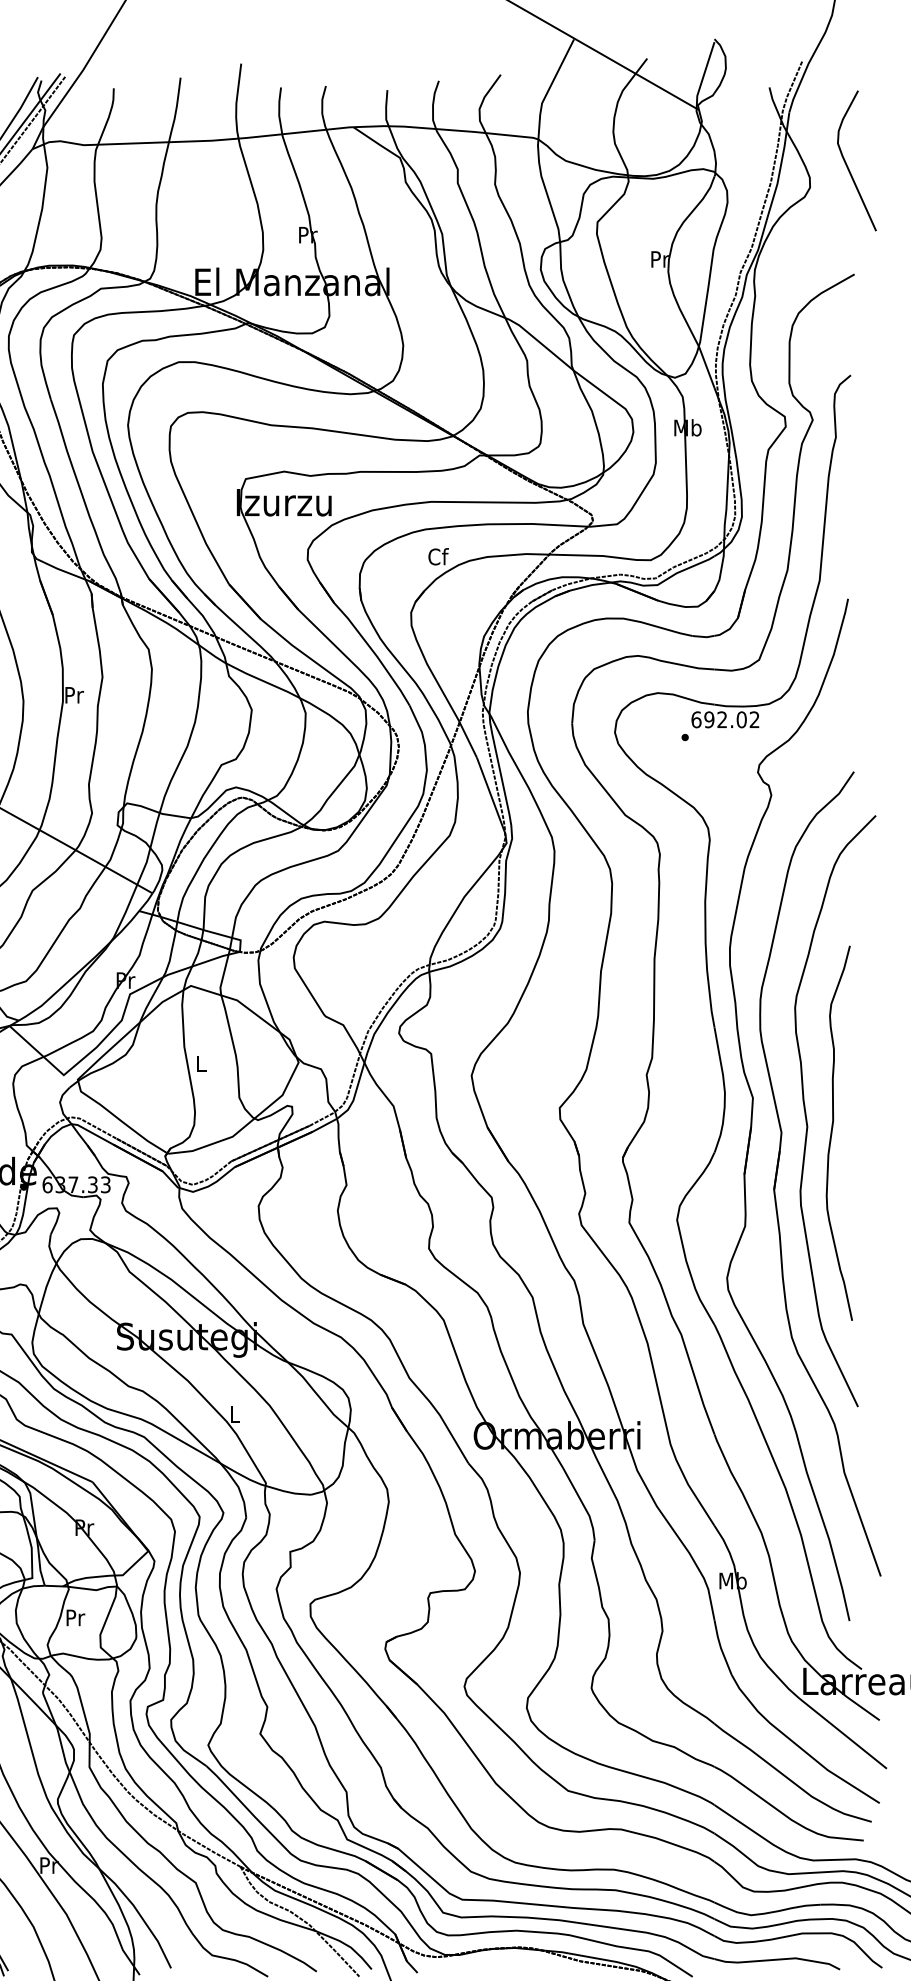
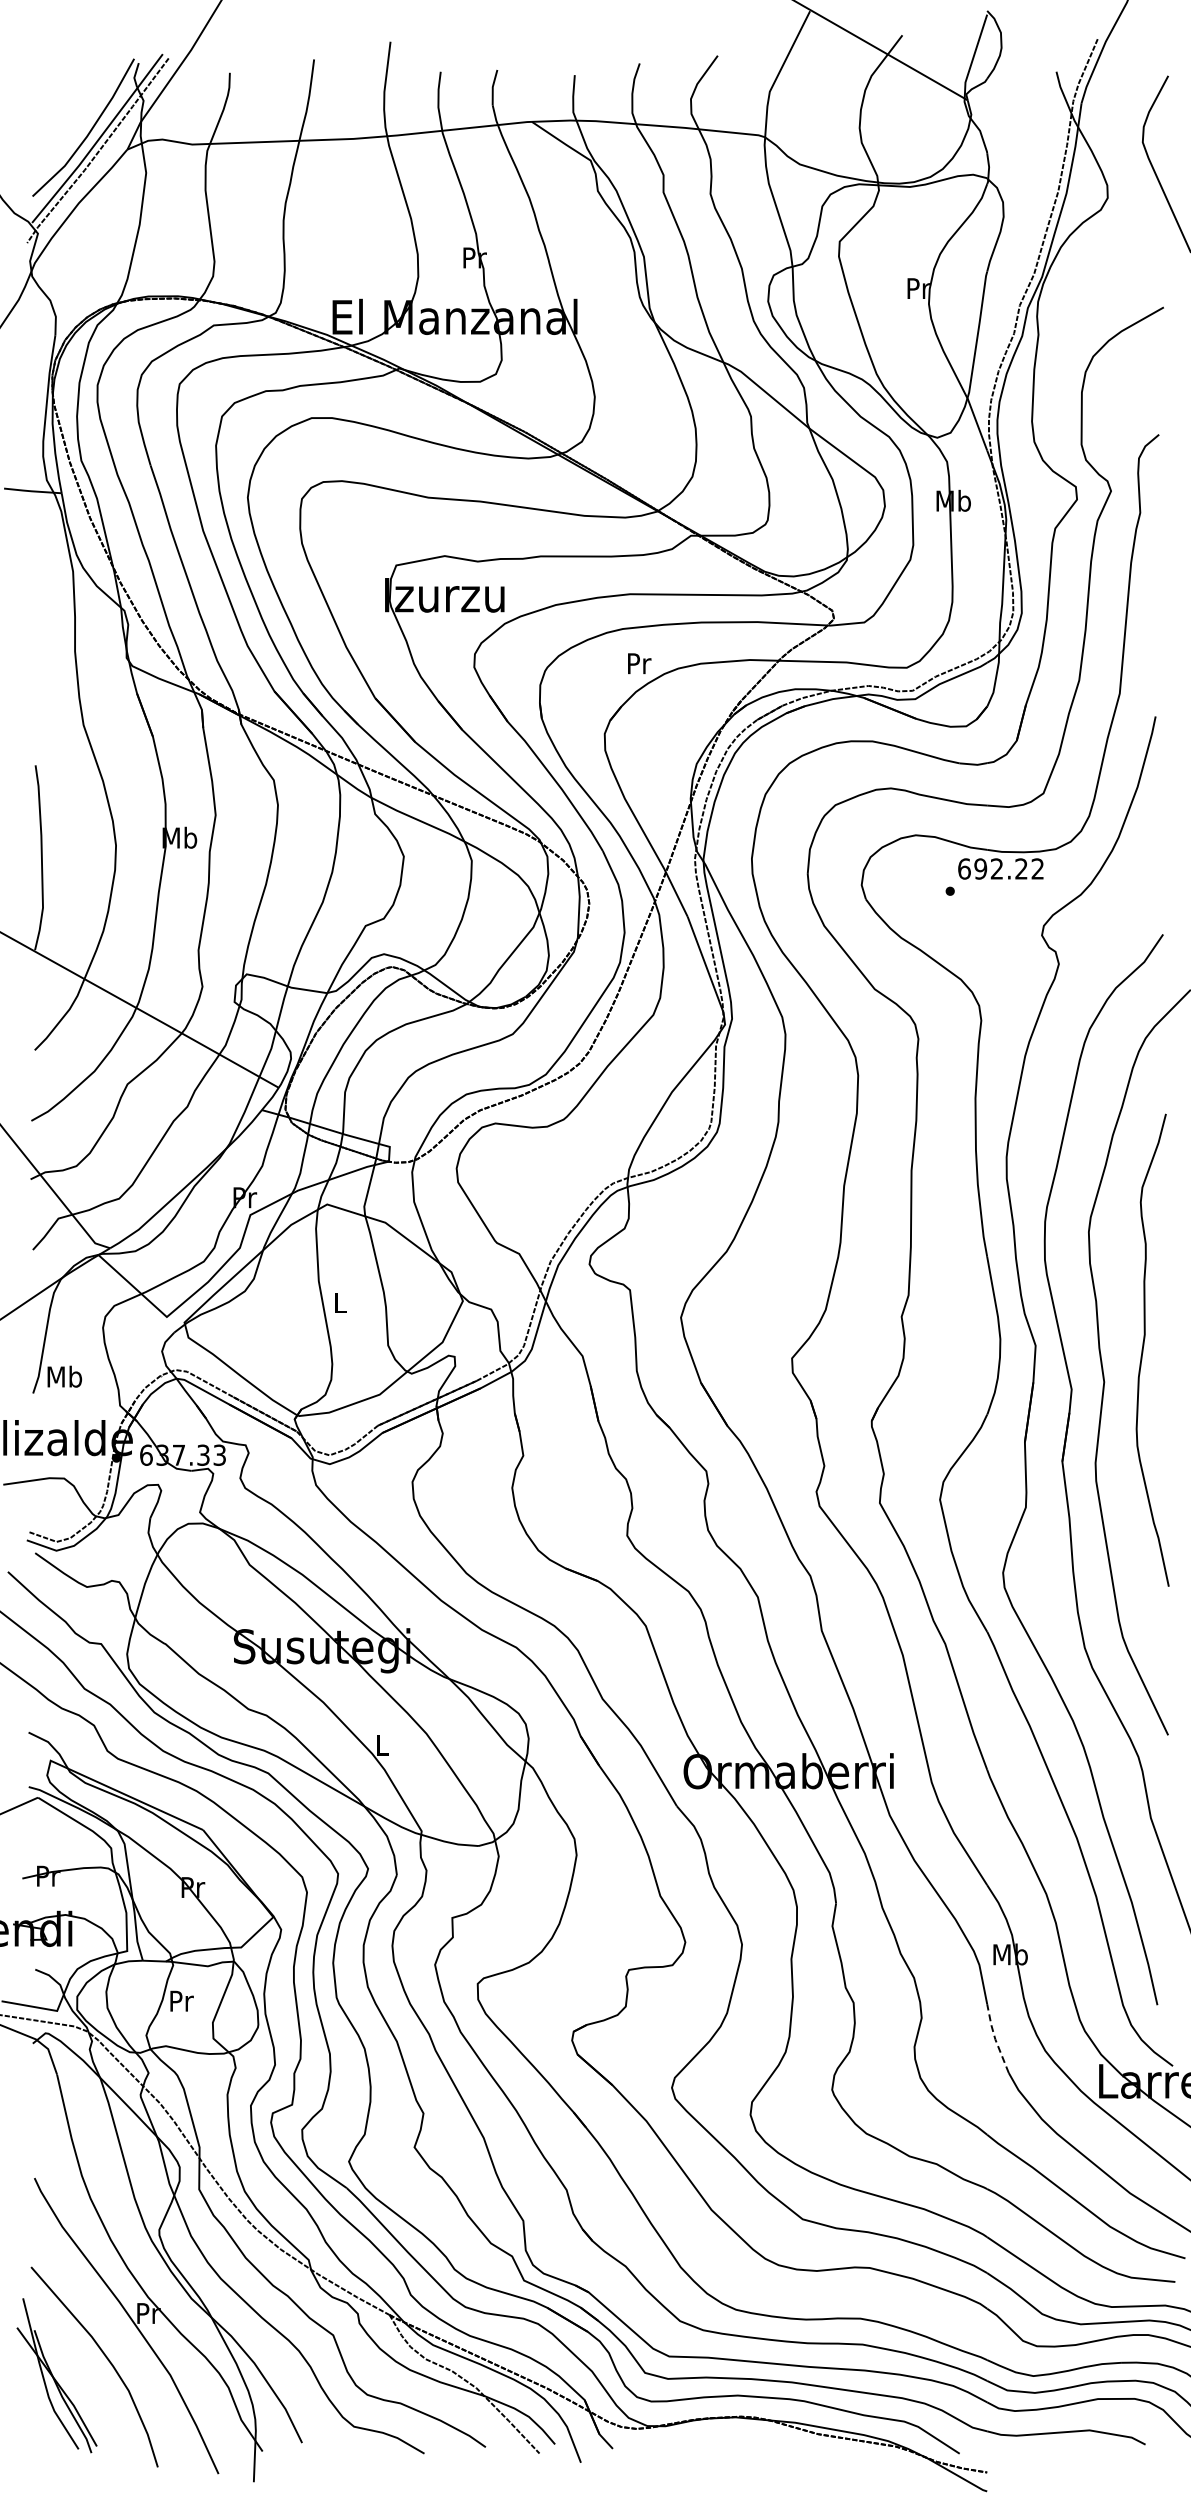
text: (438, 556) -> (639, 663), Cf -> Pr
text: (73, 694) -> (179, 837), Pr -> Mb
text: (741, 719) -> (1021, 868), 692.02 -> 692.22
curve: (832, 1129) -> (1144, 1345), moved
line: (721, 1648) -> (995, 2039), solid -> dashed

